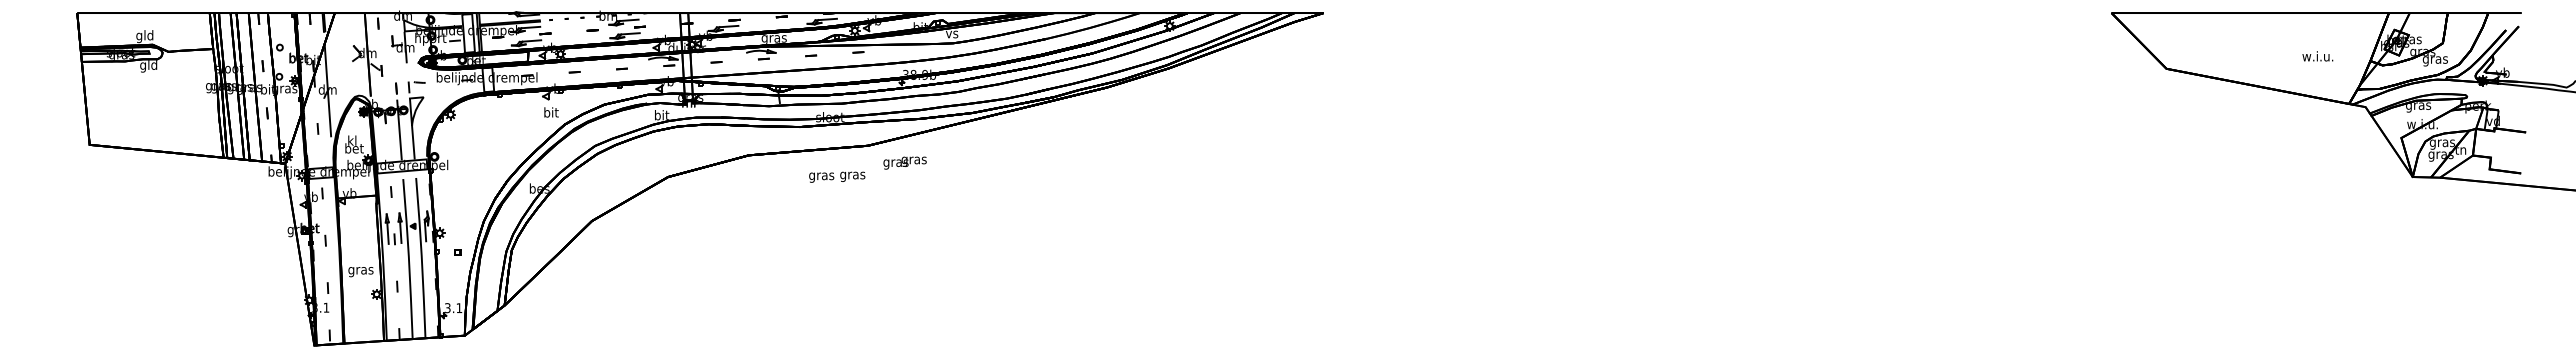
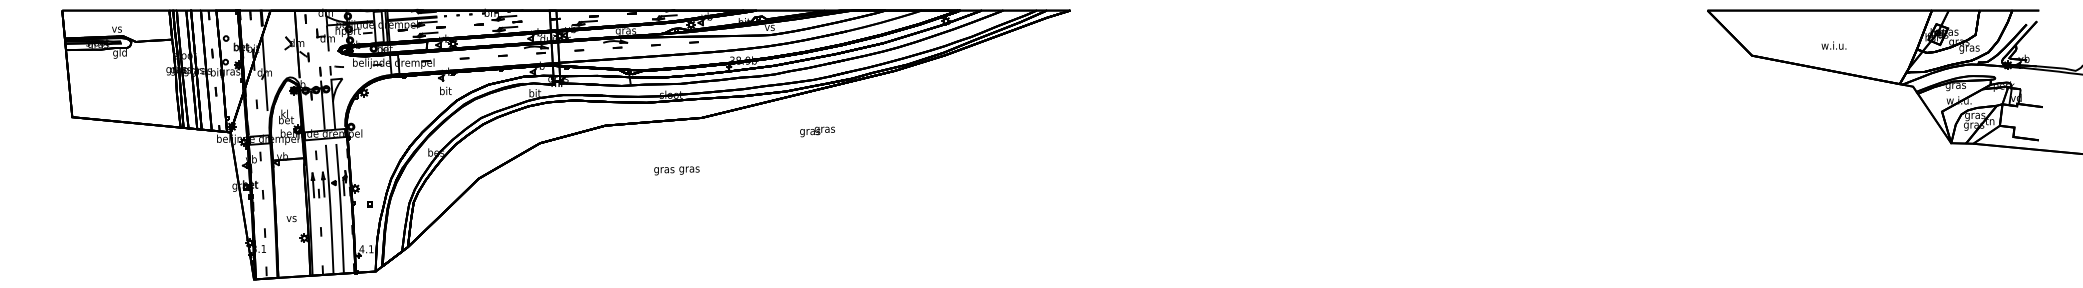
text: (144, 36) -> (116, 29), gld -> vs
text: (2317, 56) -> (1833, 45), moved
text: (904, 162) -> (817, 131), moved
text: (837, 176) -> (677, 170), moved
text: (360, 272) -> (291, 220), gras -> vs
text: (447, 308) -> (361, 249), 3.1 -> 4.1

